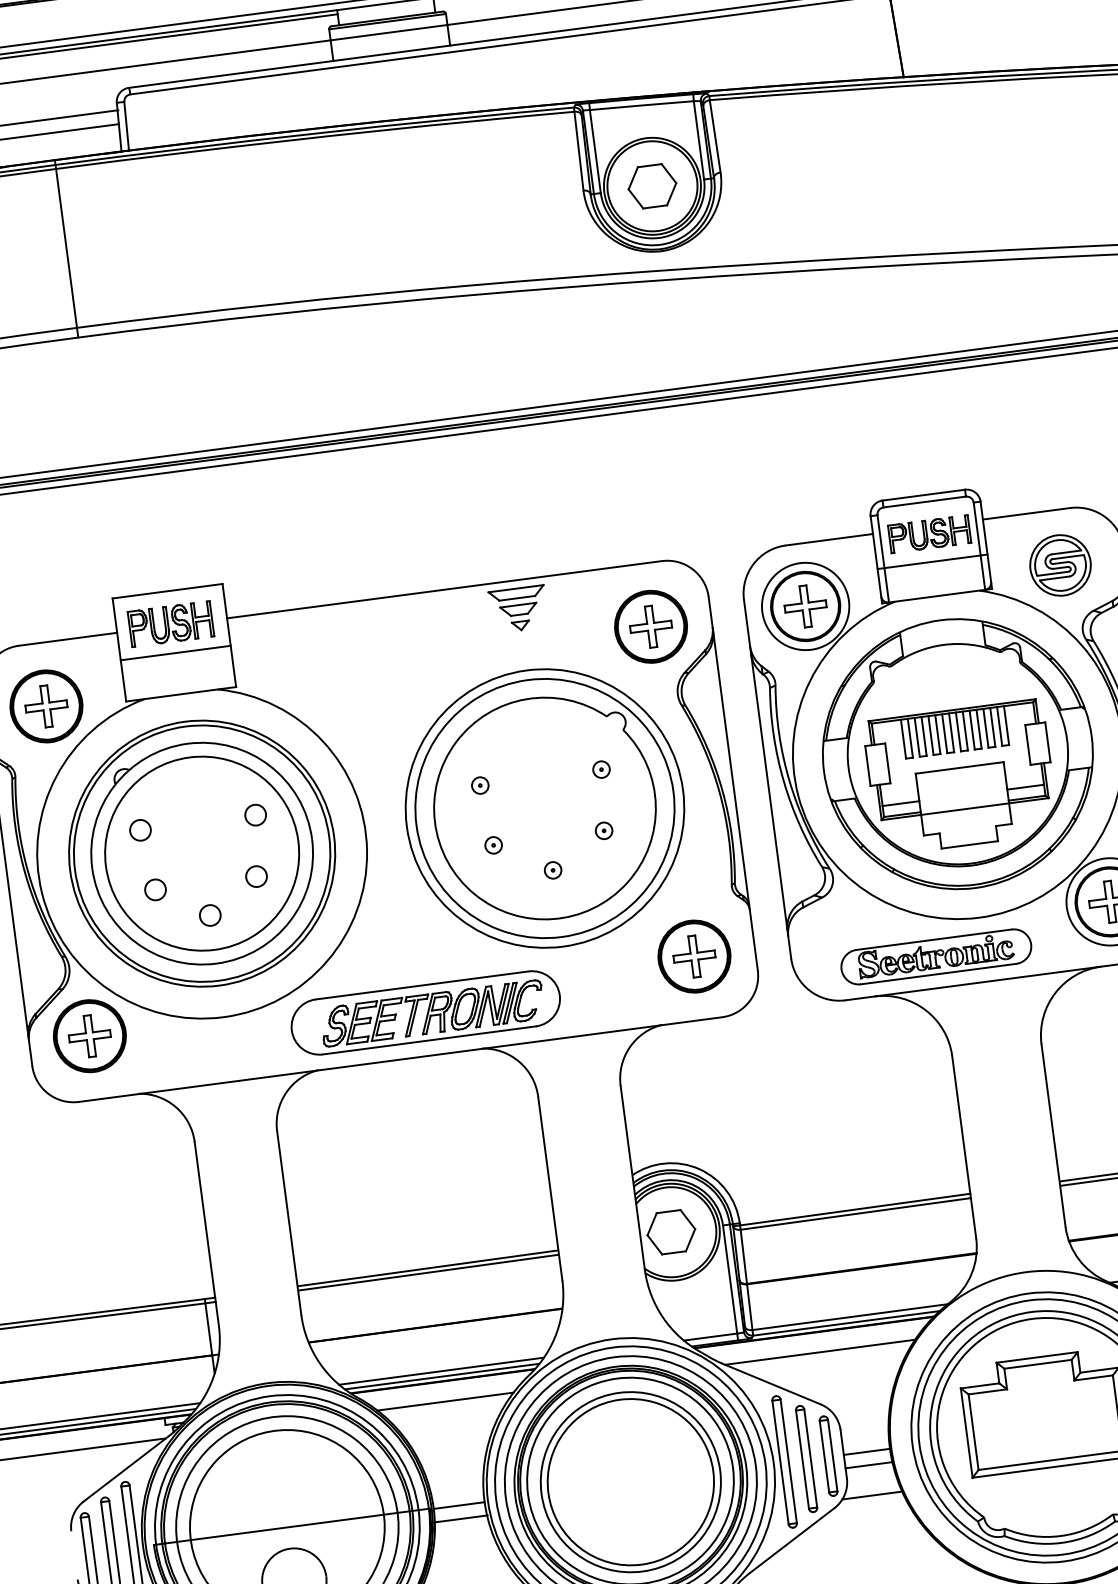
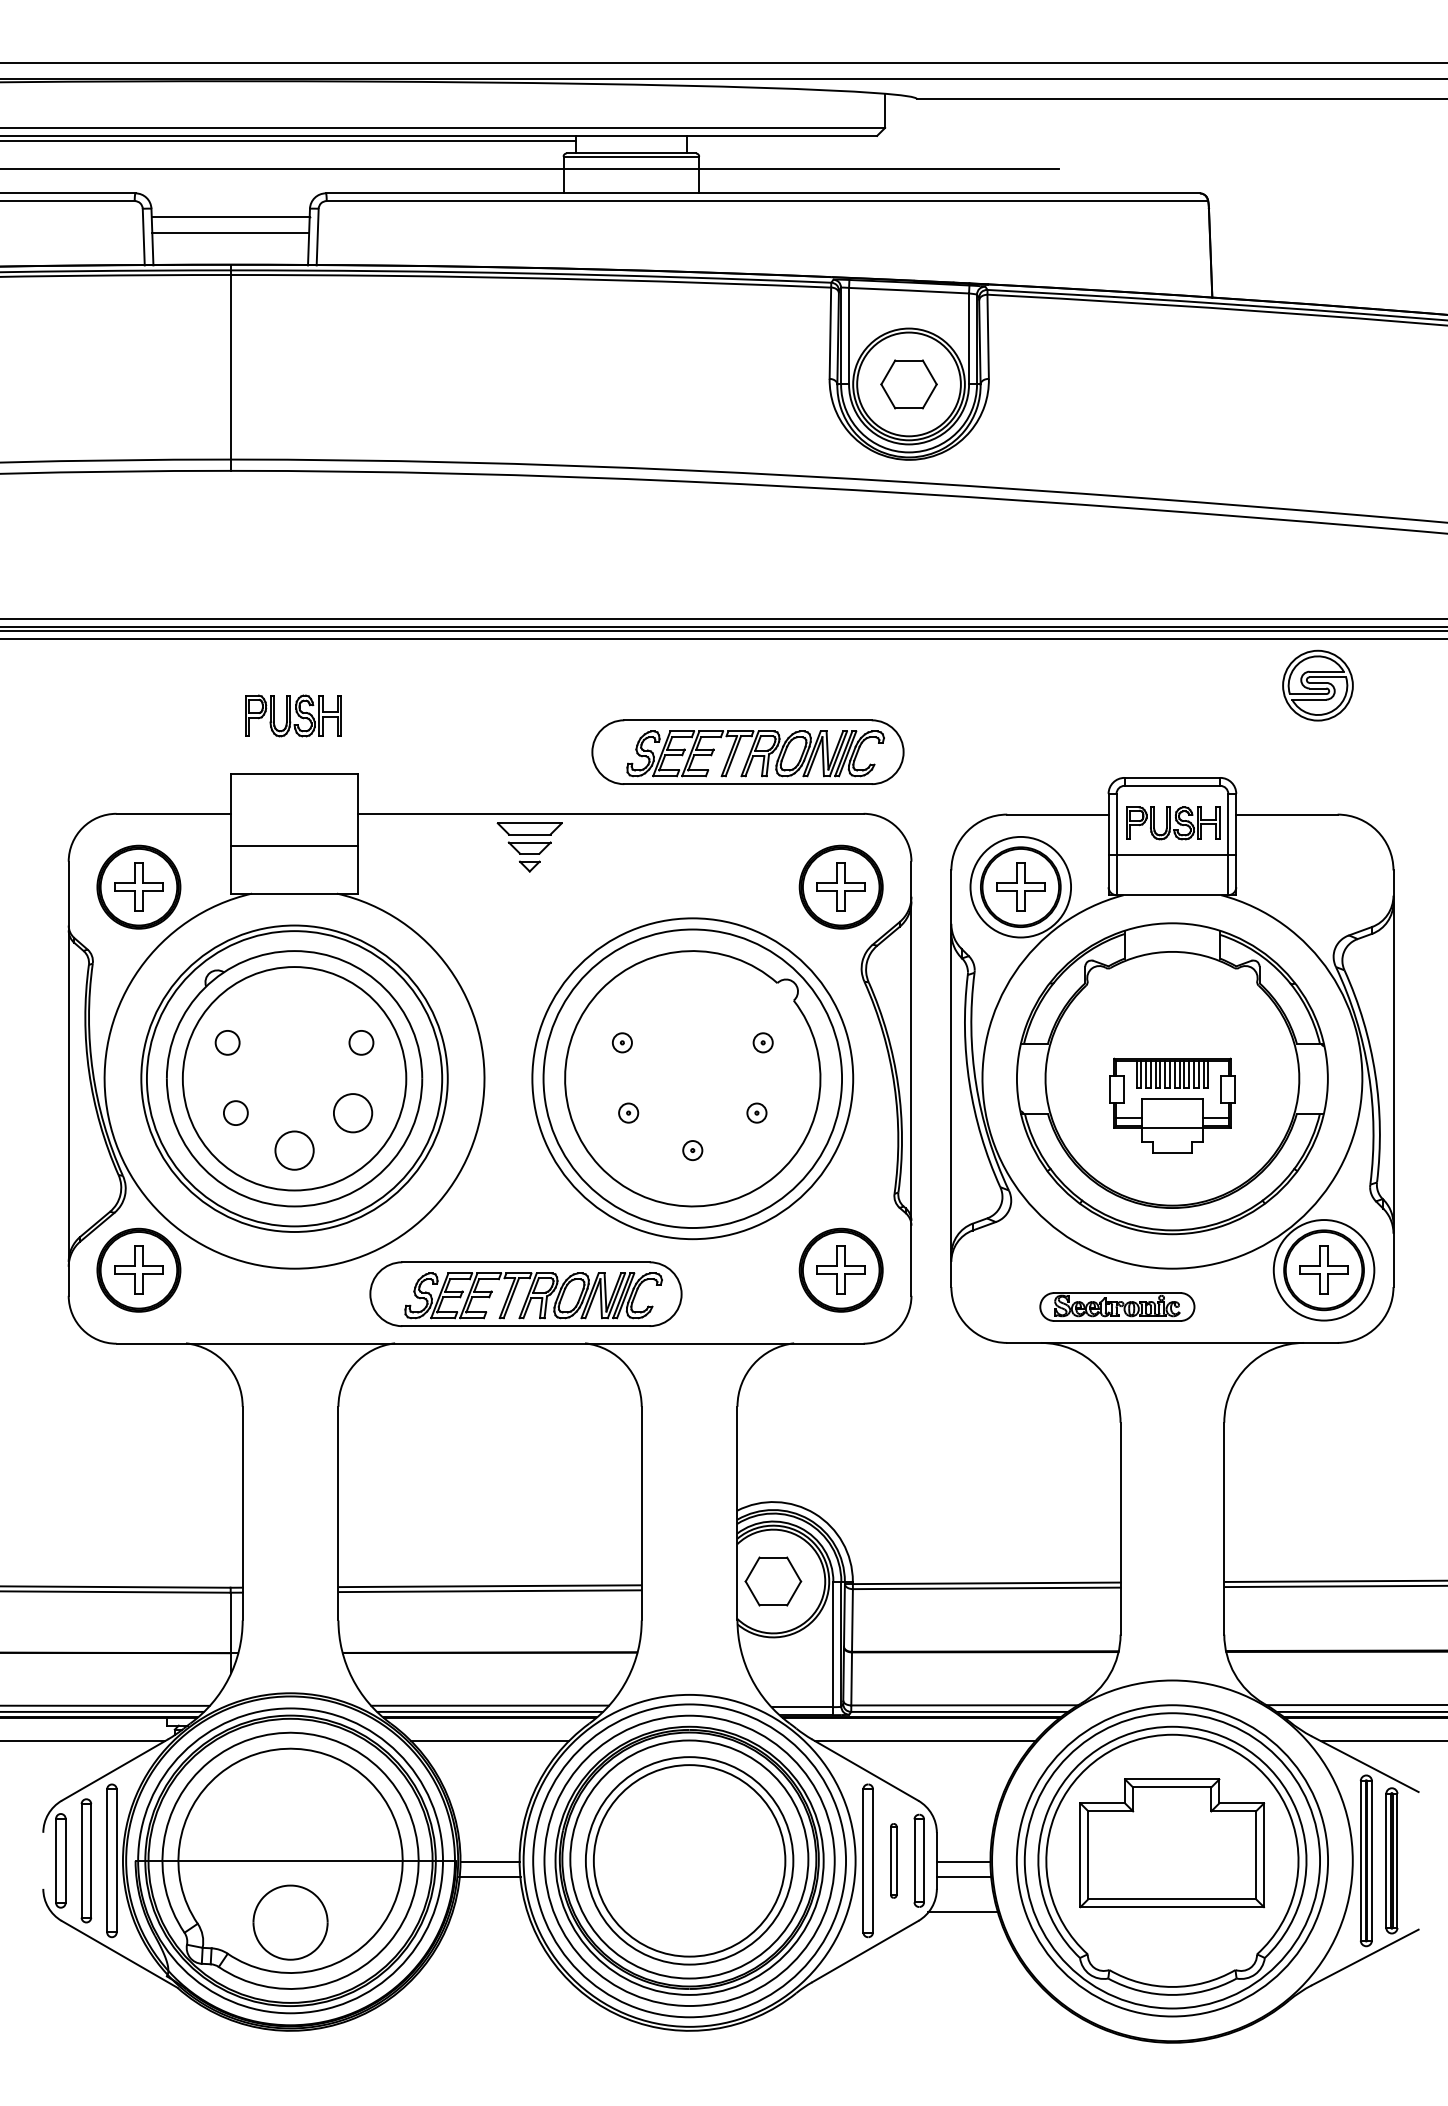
part: (554, 520) -> (747, 751), added
part: (1060, 565) -> (1317, 685), moved
part: (518, 609) -> (529, 847), moved
part: (170, 623) -> (293, 715), moved
part: (960, 777) -> (1172, 1105), size x0.6
circle: (256, 876) -> (353, 1112), size x1.6
circle: (210, 915) -> (294, 1150), size x1.6
part: (936, 956) -> (1117, 1306), size x0.7
part: (806, 1458) -> (893, 1860), size x0.6

